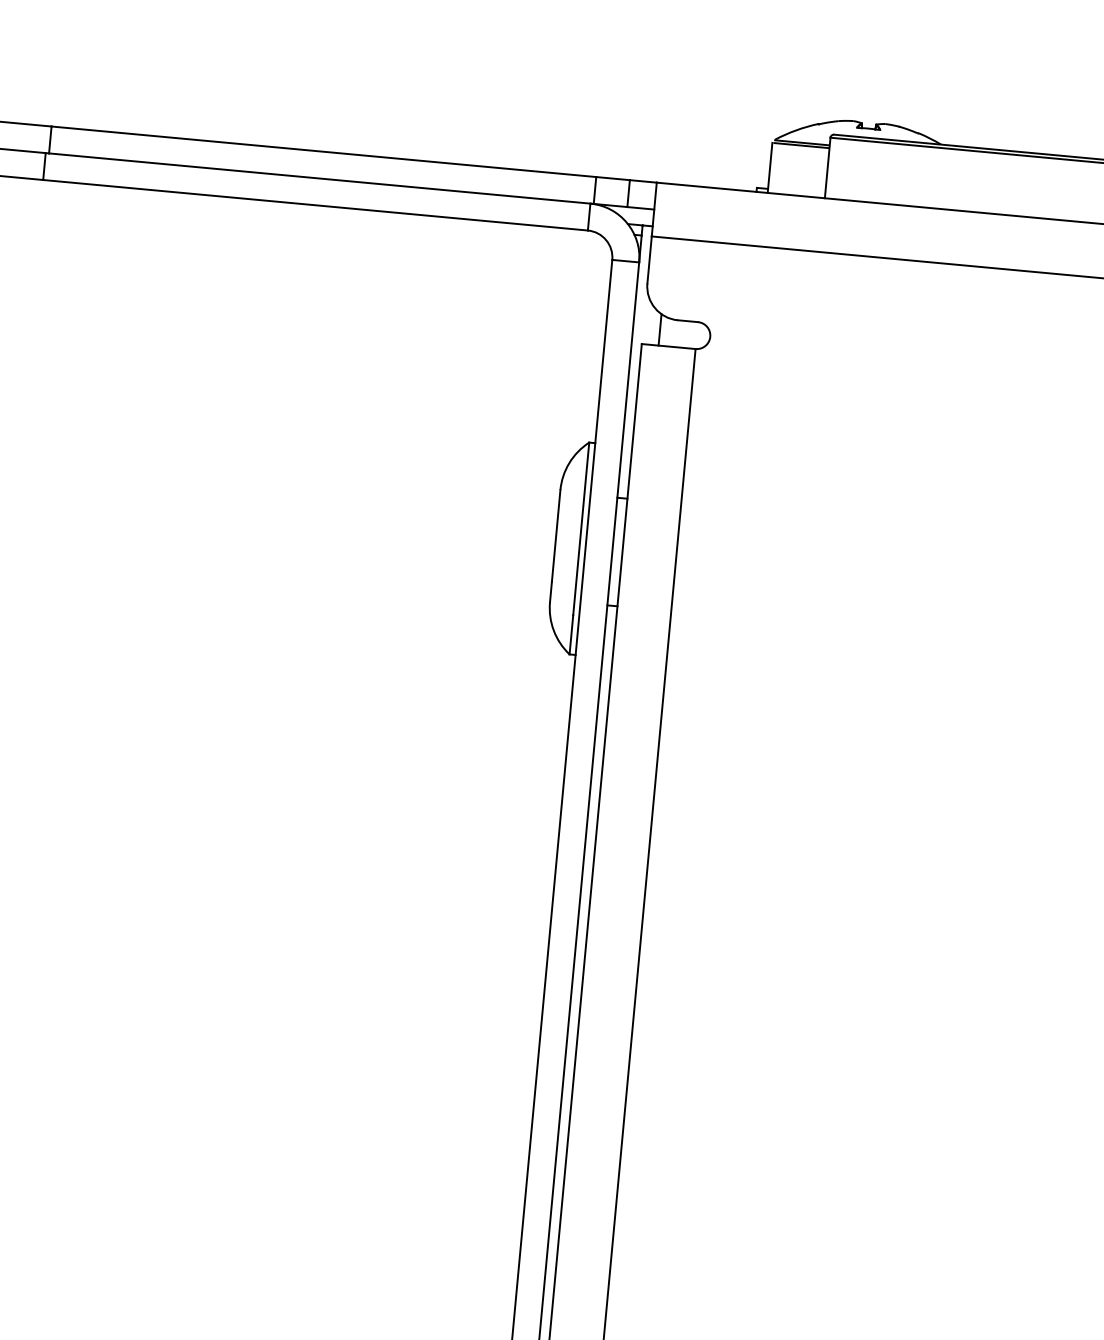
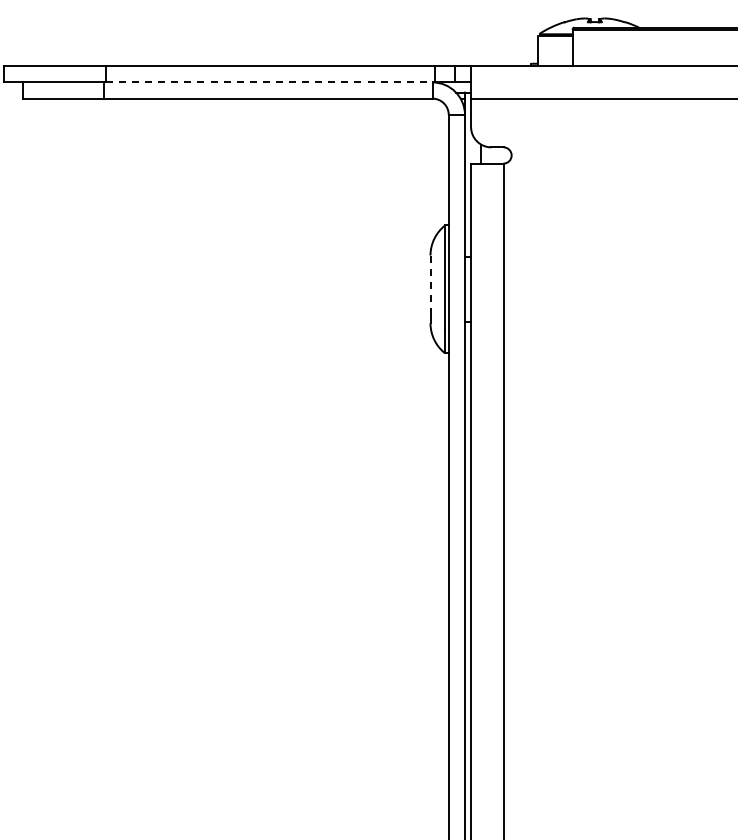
line: (321, 178) -> (270, 82), solid -> dashed
line: (556, 536) -> (430, 283), solid -> dashed

